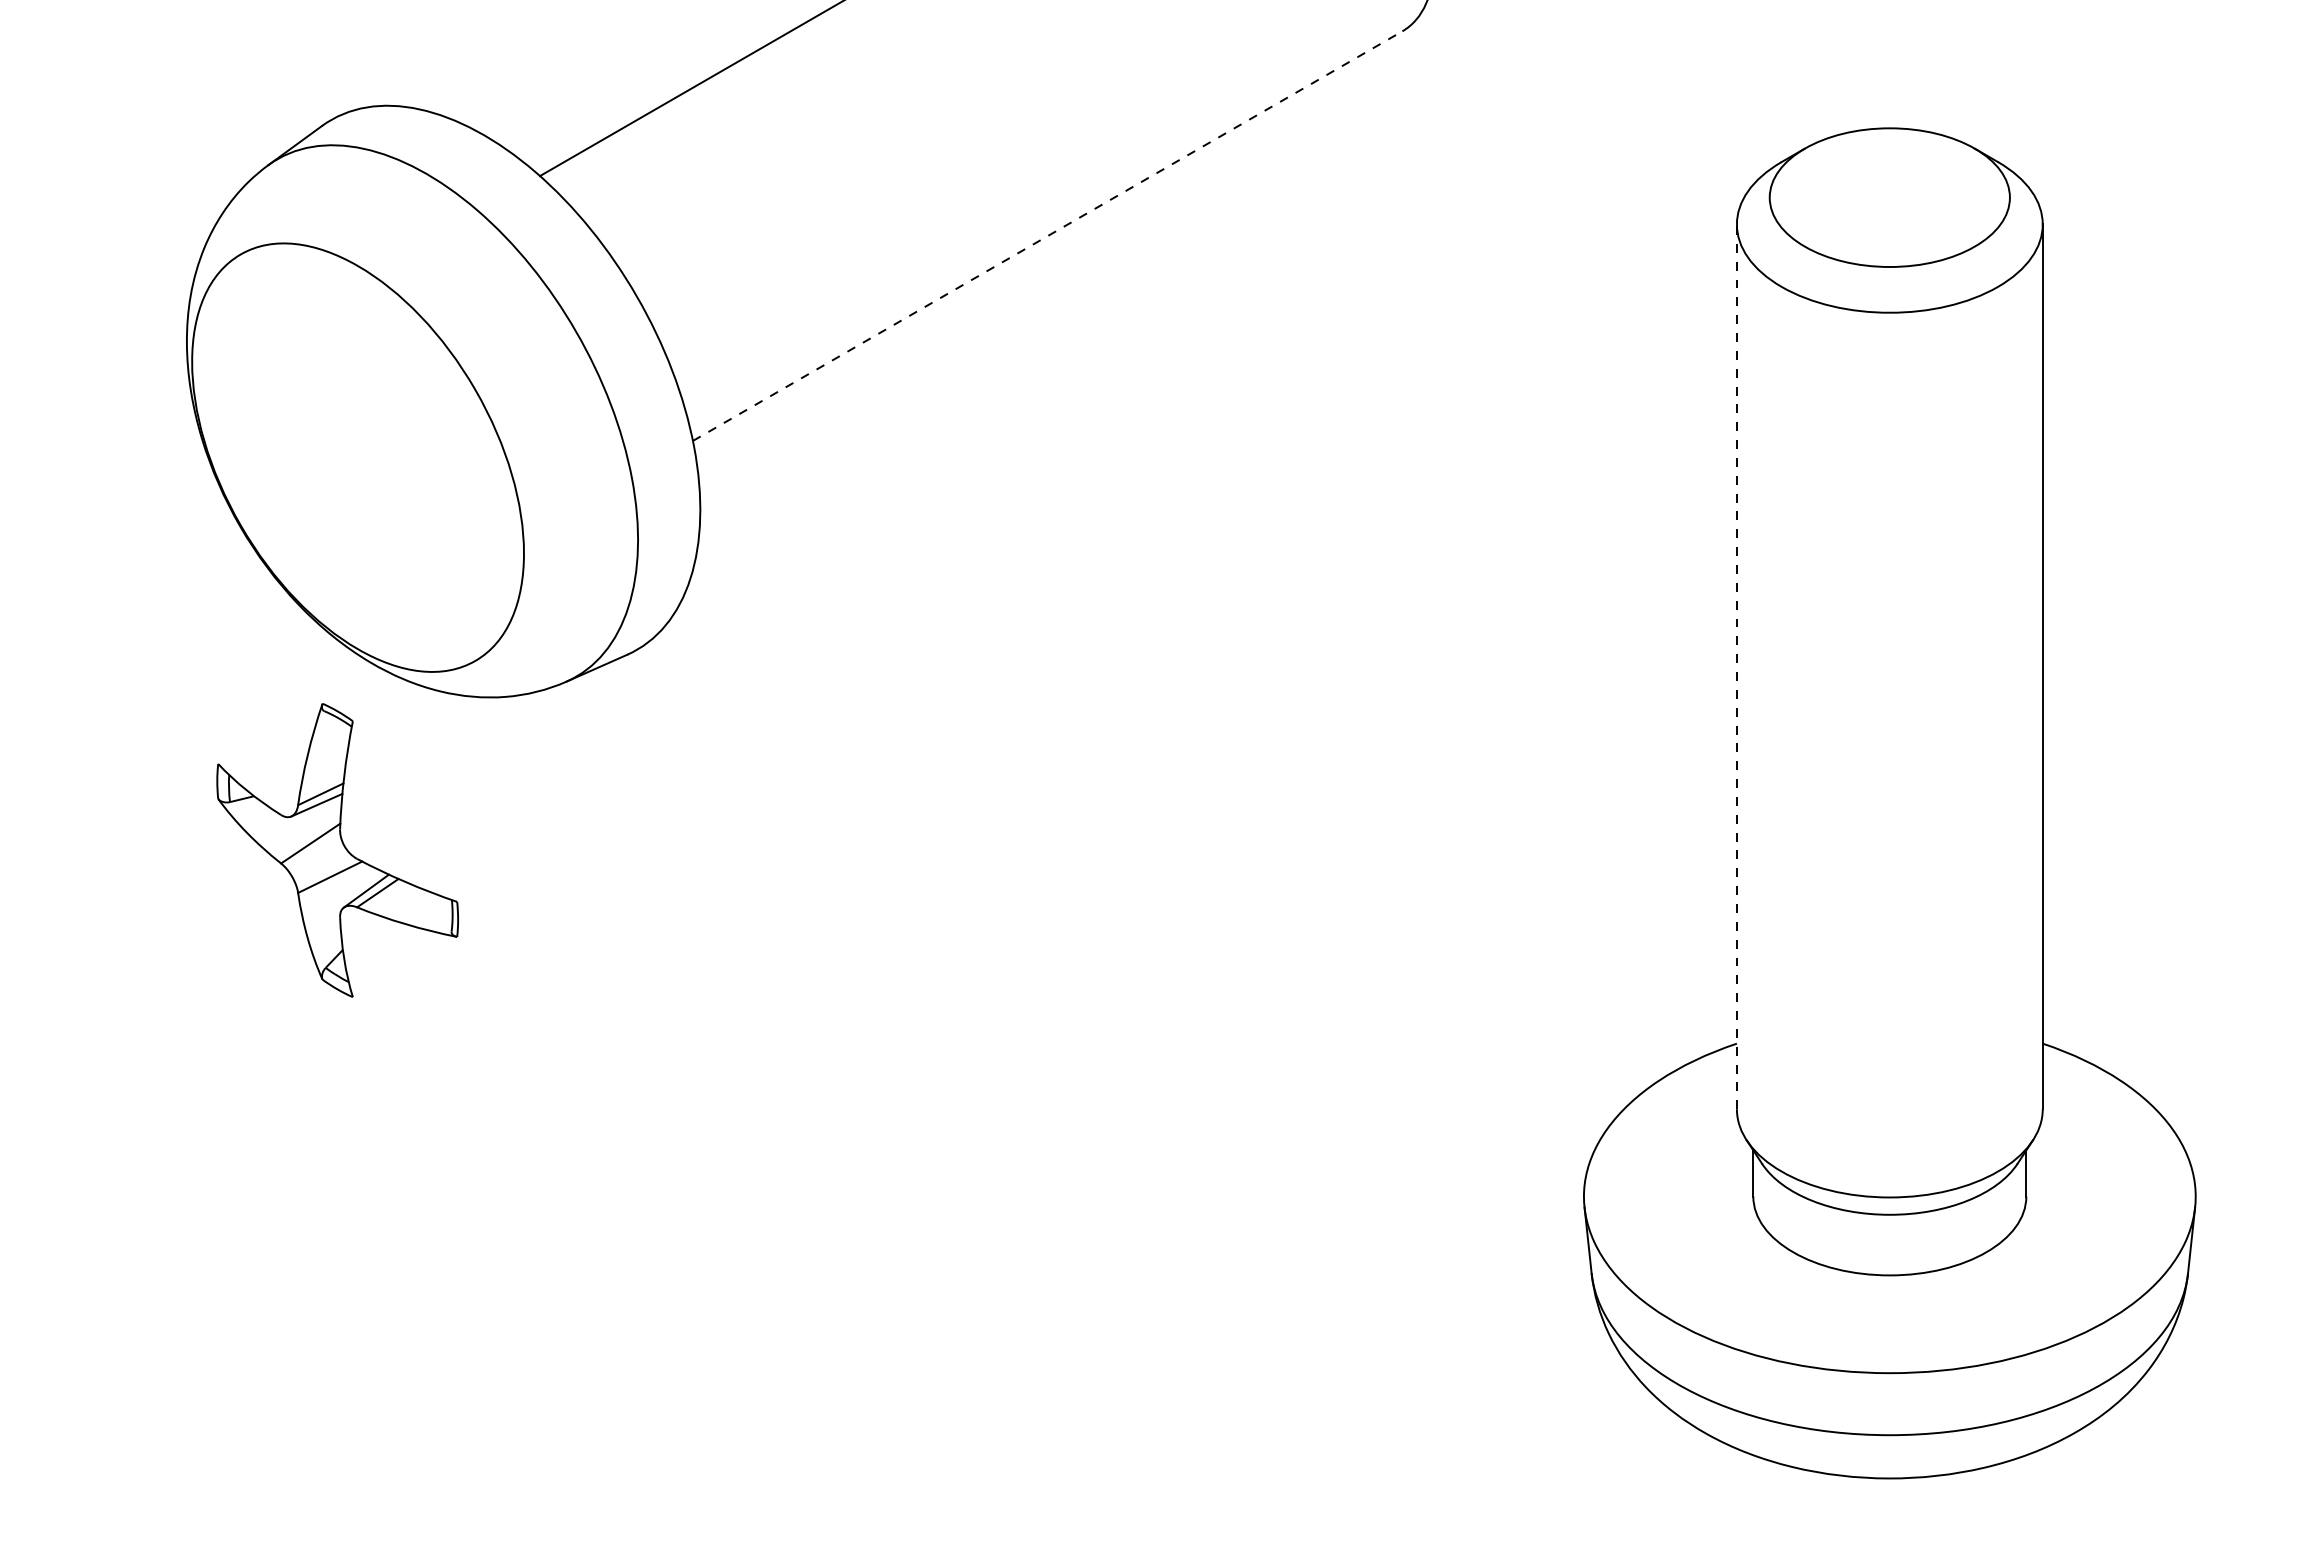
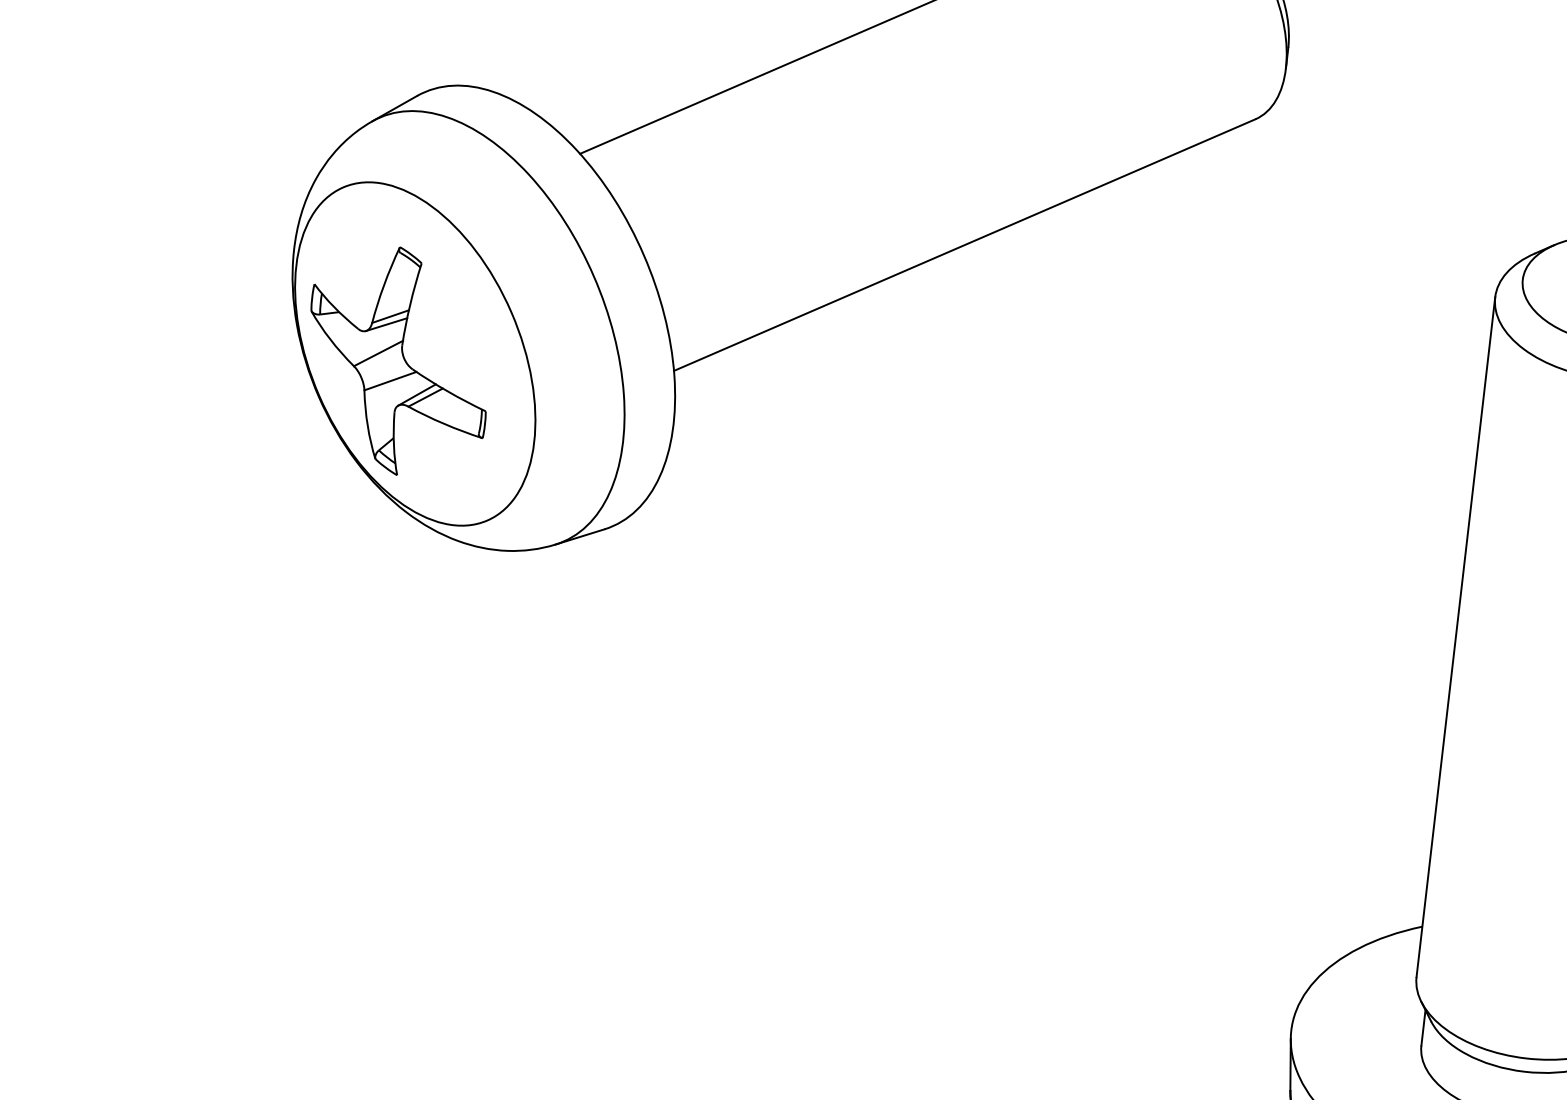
line: (1047, 236) -> (964, 245), dashed -> solid
line: (1736, 666) -> (1455, 636), dashed -> solid
part: (337, 850) -> (398, 361), moved

